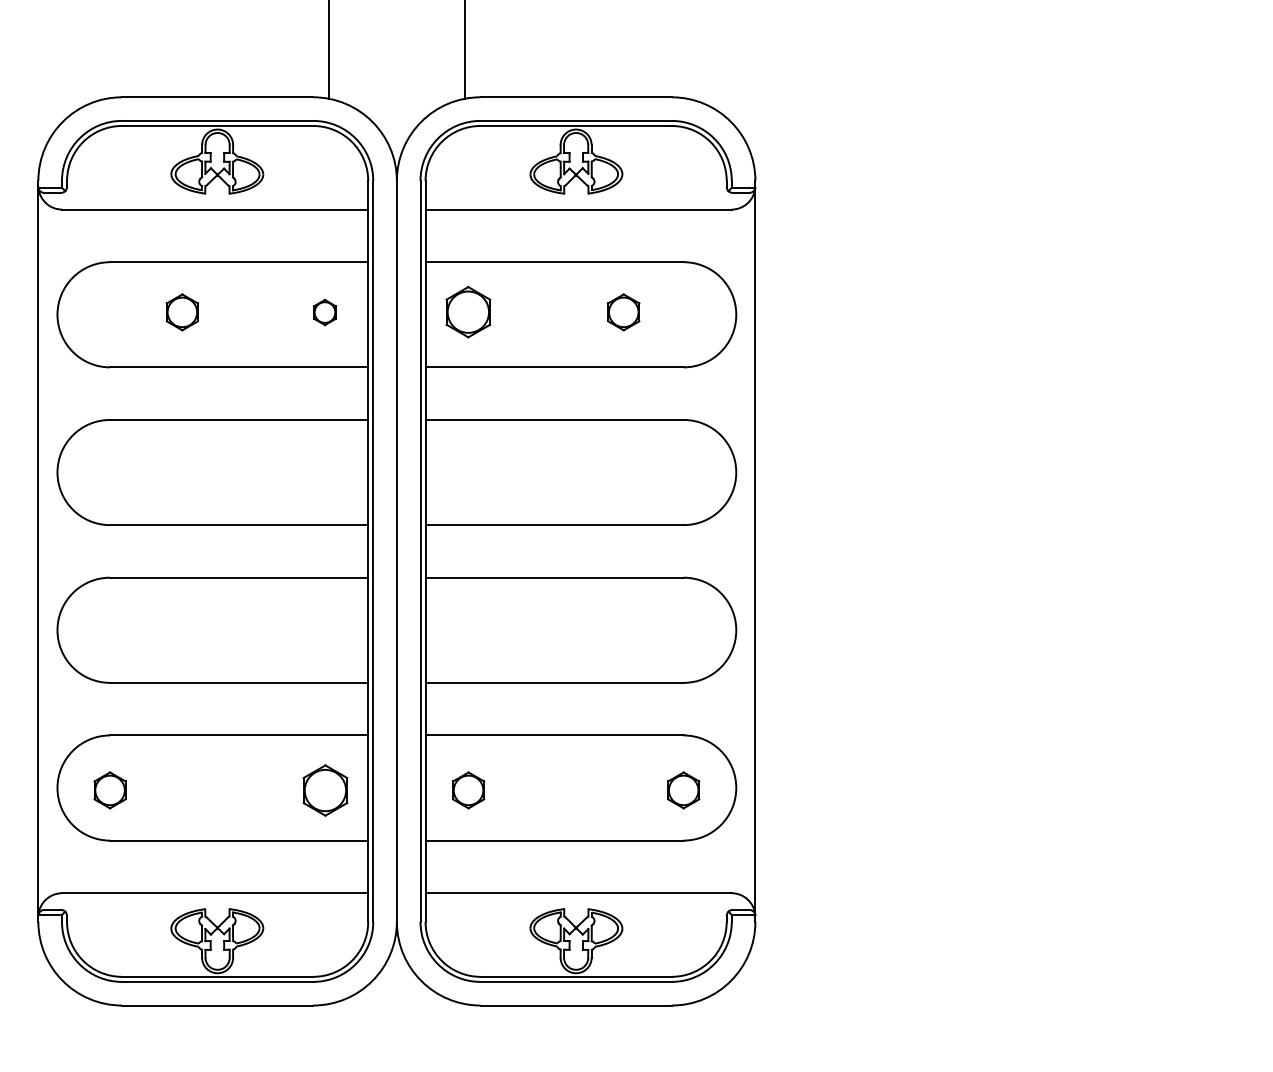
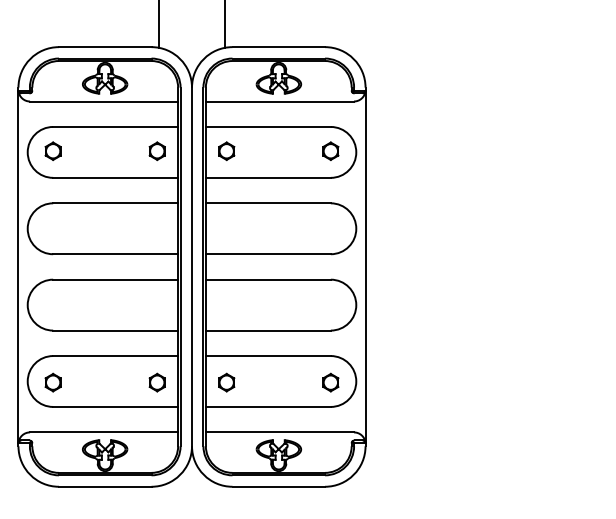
part: (180, 310) -> (52, 150), moved
part: (623, 310) -> (330, 150), moved
part: (323, 312) -> (156, 151), size x1.43
part: (468, 312) -> (226, 151), size x0.71
part: (323, 790) -> (156, 382), size x0.71

